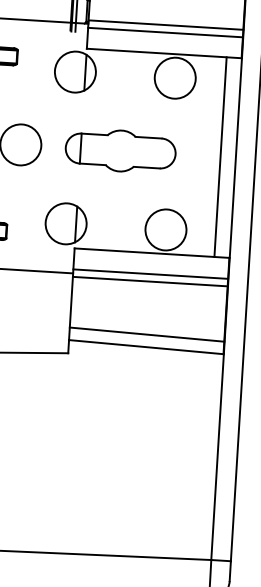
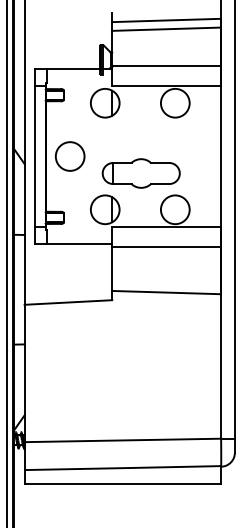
line: (165, 32) -> (166, 71), removed
part: (119, 150) -> (140, 173), moved
line: (220, 157) -> (210, 156), removed
line: (150, 274) -> (166, 241), removed
line: (146, 334) -> (166, 283), removed

